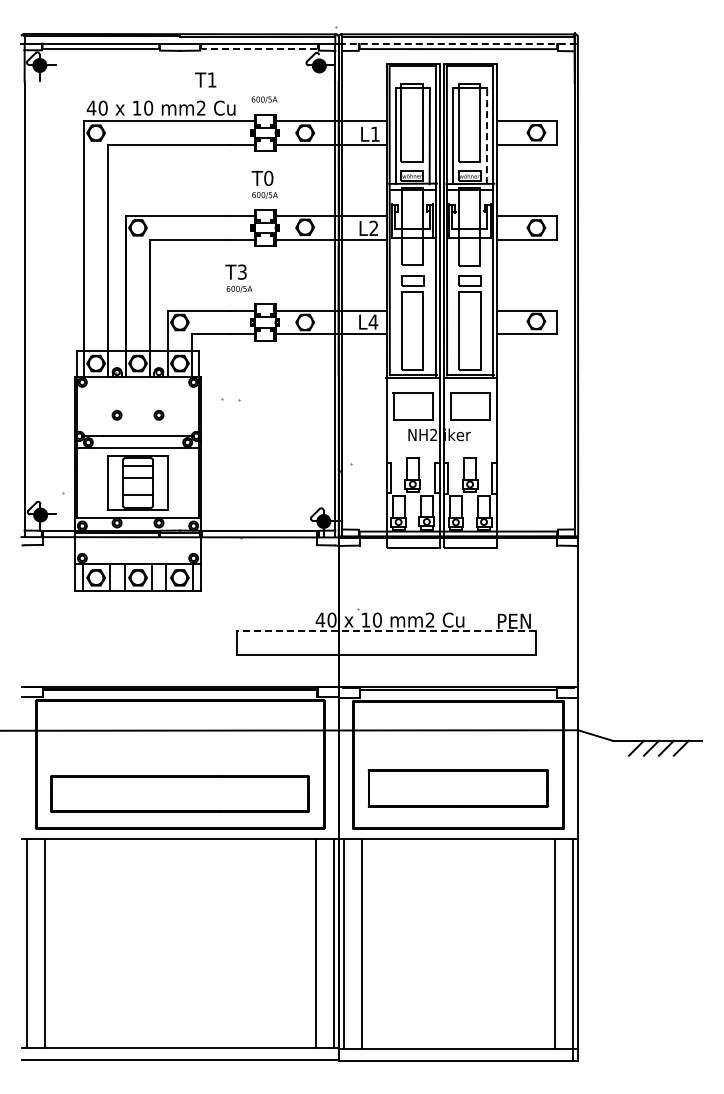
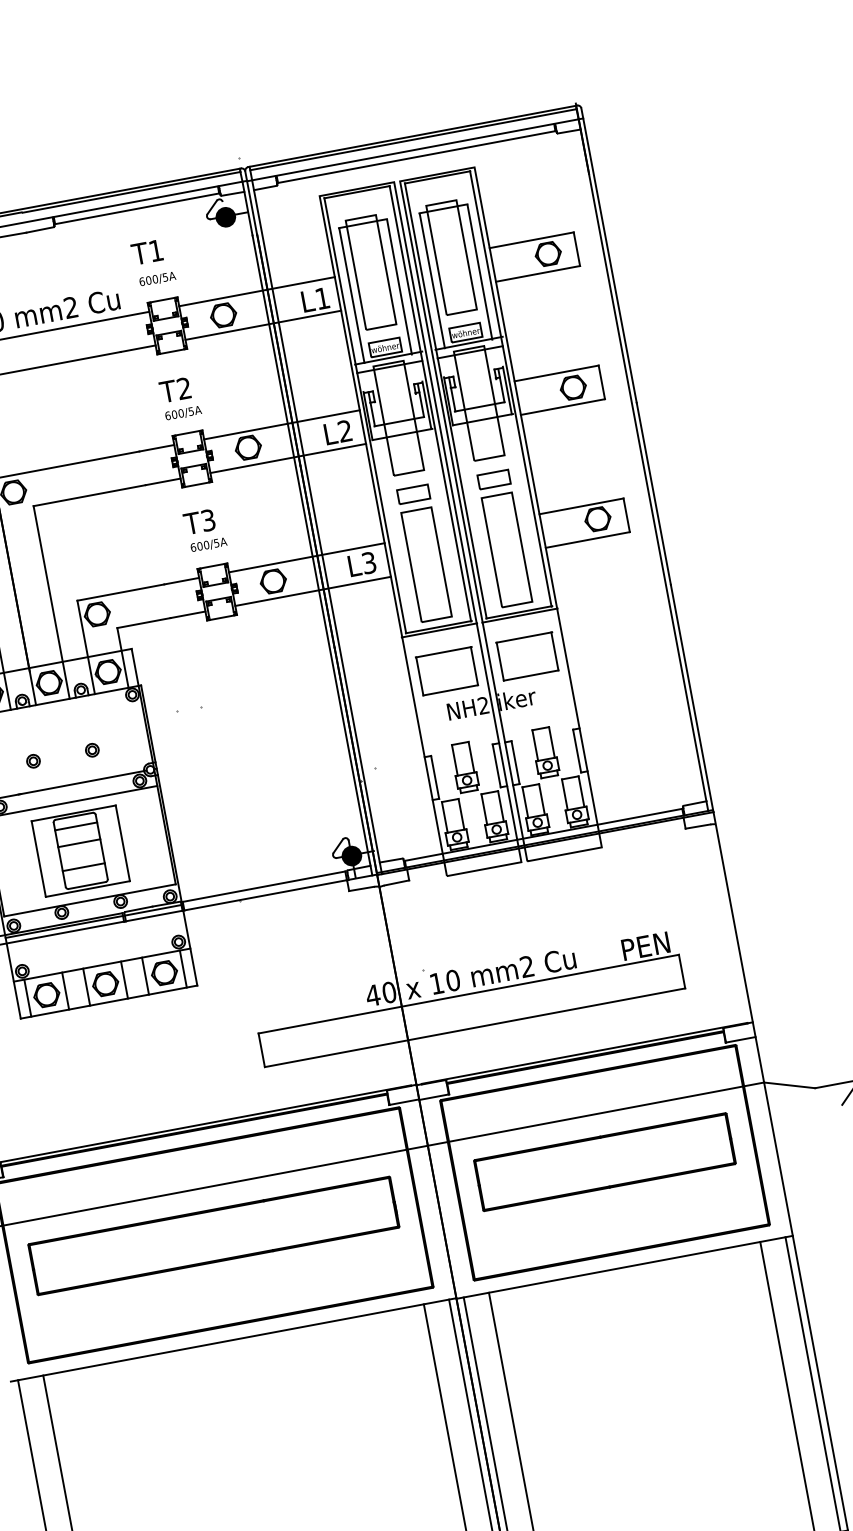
line: (458, 43) -> (415, 149), dashed -> solid
line: (259, 48) -> (137, 208), dashed -> solid
text: (205, 79) -> (146, 251), moved
line: (487, 136) -> (480, 272), dashed -> solid
text: (268, 178) -> (183, 388), T0 -> T2
text: (238, 278) -> (204, 530), moved
text: (373, 321) -> (369, 562), L4 -> L3
line: (386, 631) -> (468, 994), dashed -> solid
part: (458, 788) -> (604, 1162), moved
part: (179, 793) -> (213, 1235), moved

